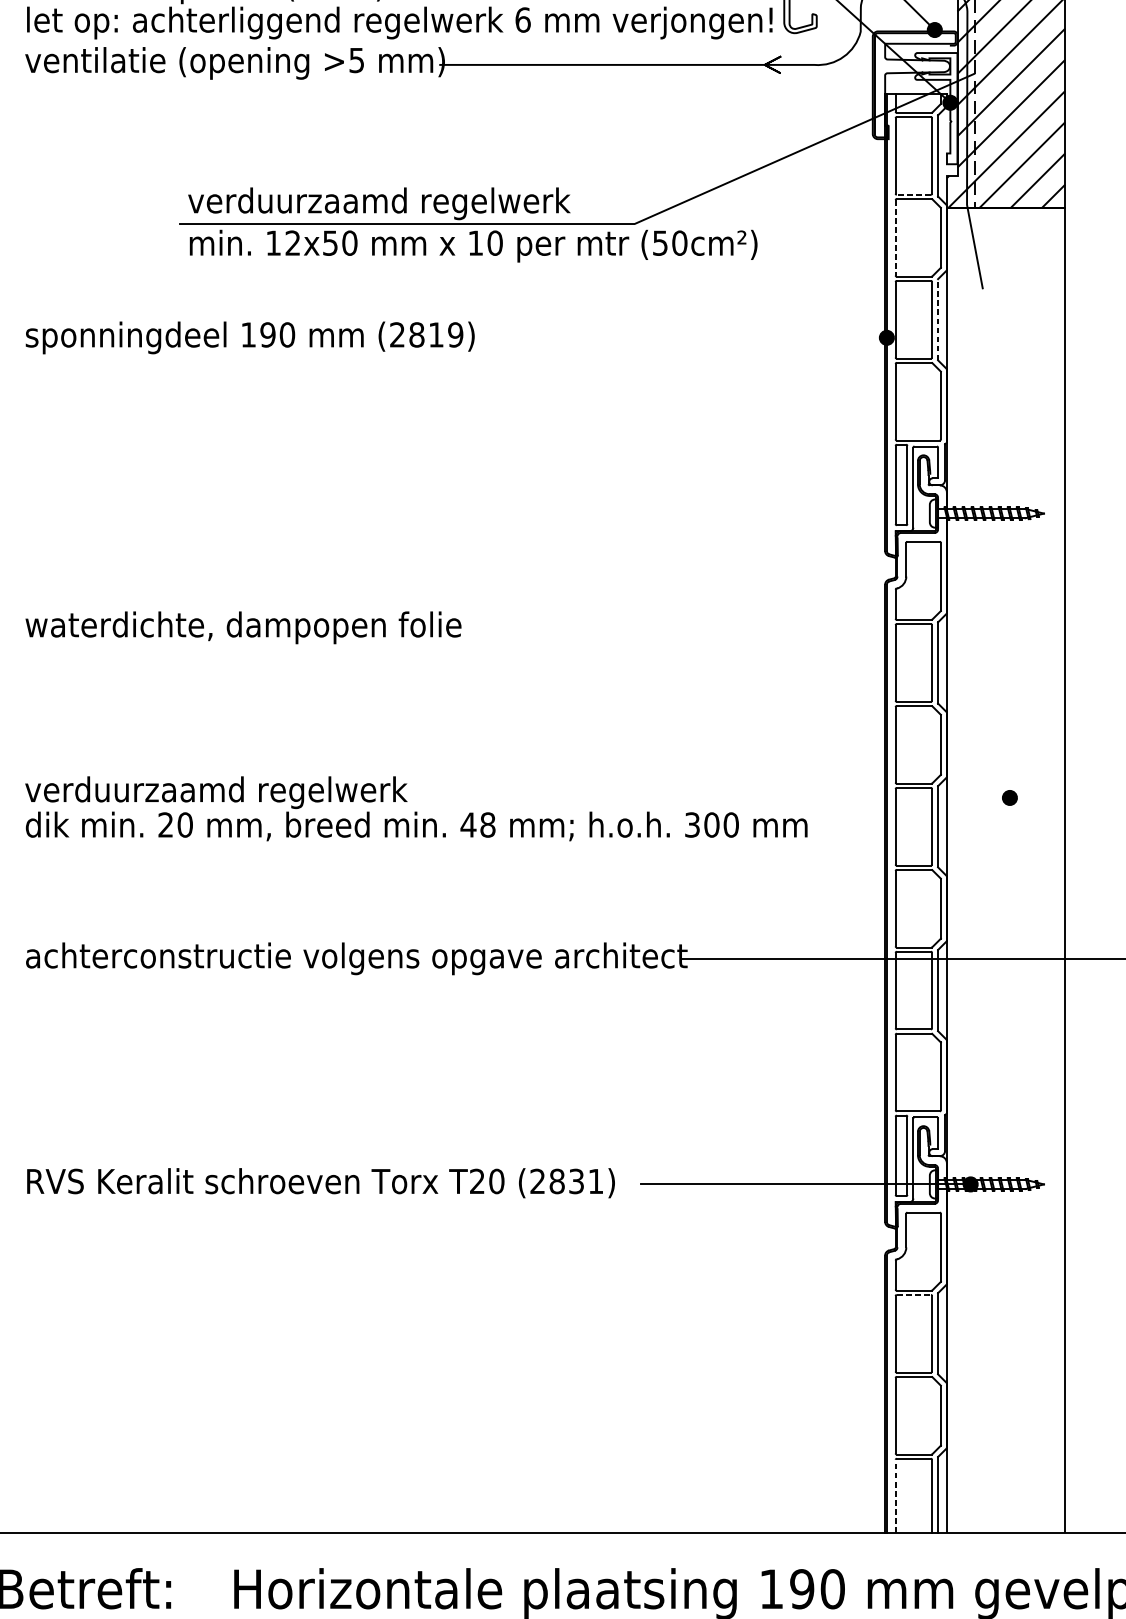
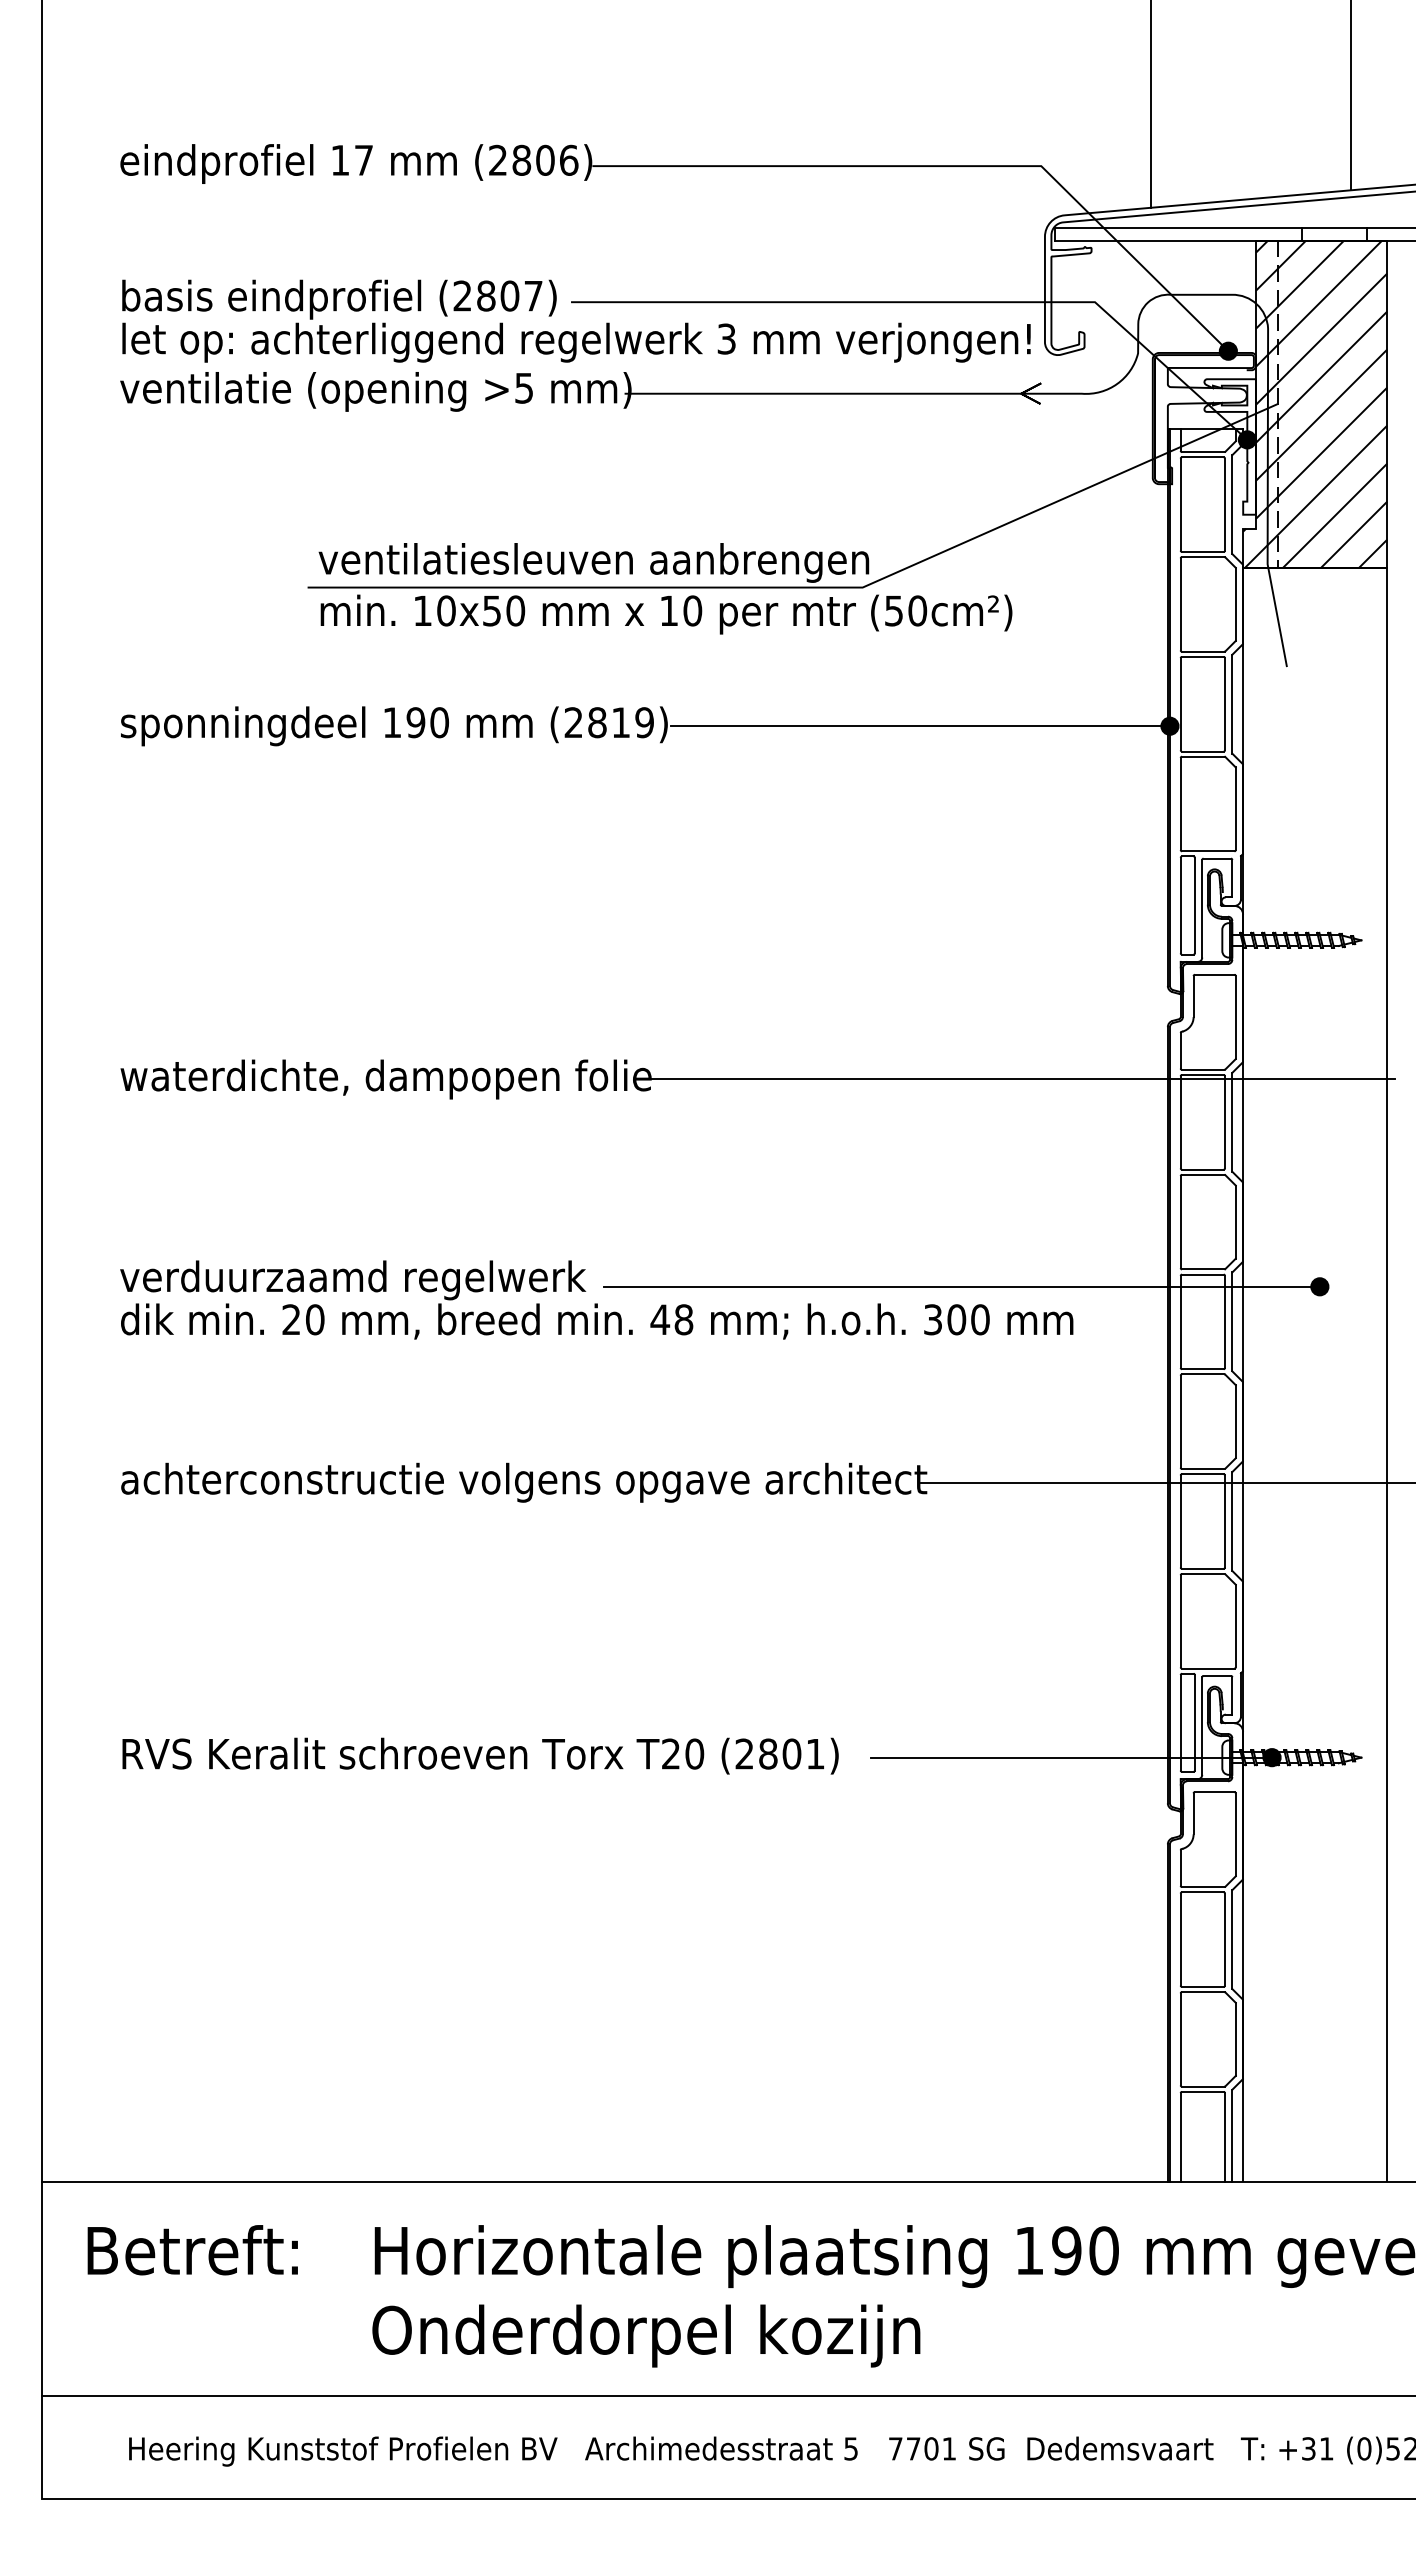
text: (522, 19) -> (726, 338), 6 -> 3
line: (913, 194) -> (1202, 551), dashed -> solid
text: (435, 203) -> (619, 562), verduurzaamd regelwerk -> ventilatiesleuven aanbrengen
line: (895, 237) -> (1180, 604), dashed -> solid
text: (293, 242) -> (446, 610), 12x50 -> 10x50
line: (938, 319) -> (1232, 703), dashed -> solid
line: (681, 338) -> (919, 726), added
line: (765, 627) -> (1021, 1079), added
line: (715, 797) -> (961, 1286), added
text: (576, 1181) -> (791, 1753), (2831) -> (2801)
line: (913, 1295) -> (1202, 1892), dashed -> solid
line: (895, 1496) -> (1180, 2137), dashed -> solid

